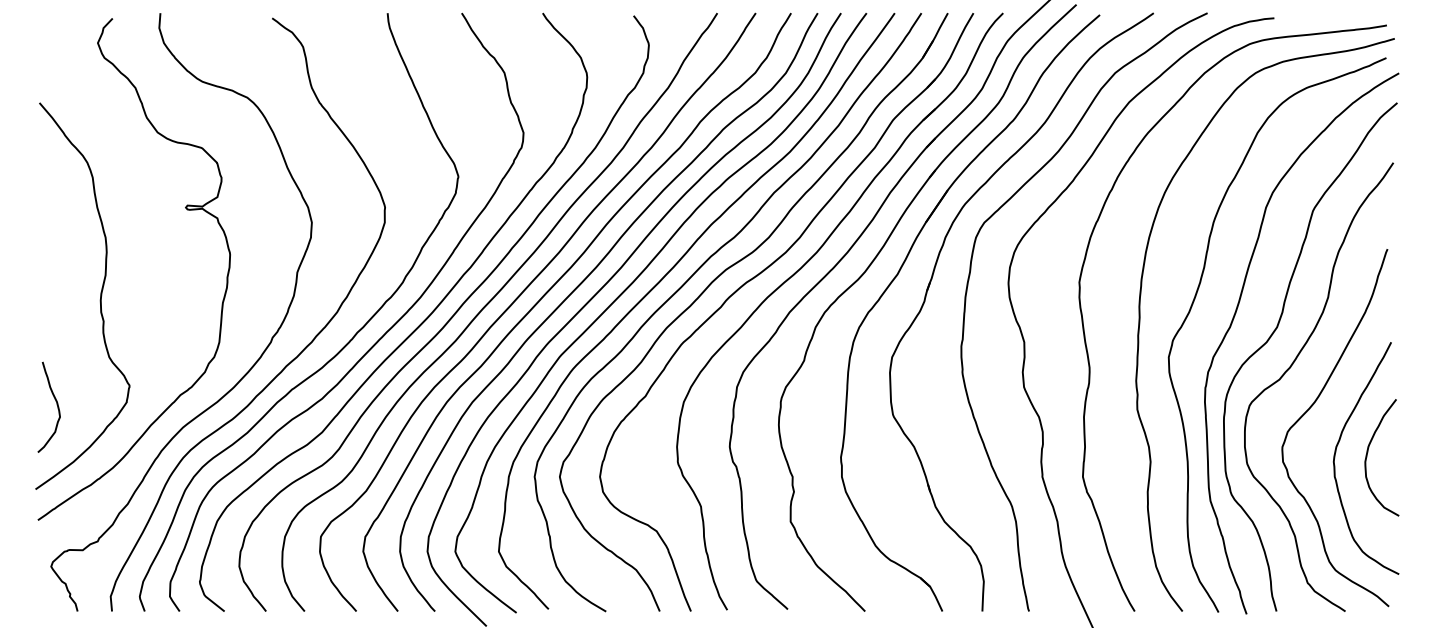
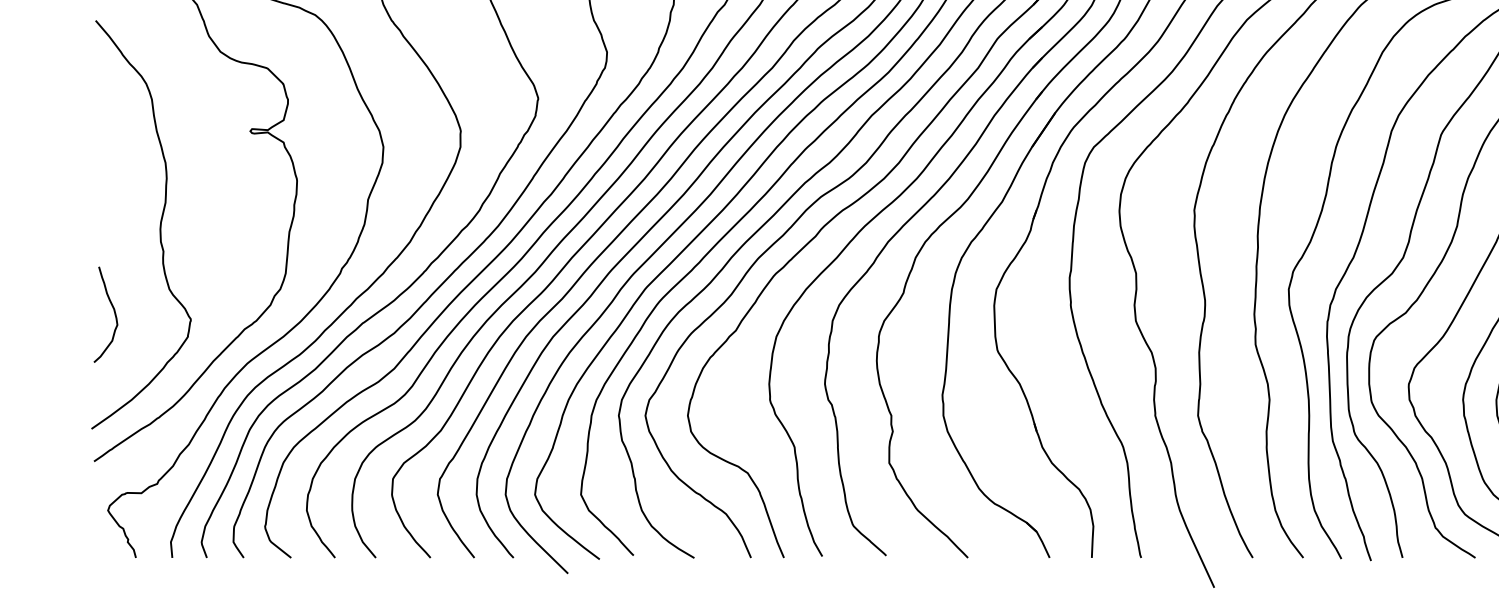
curve: (56, 405) -> (113, 312), moved

